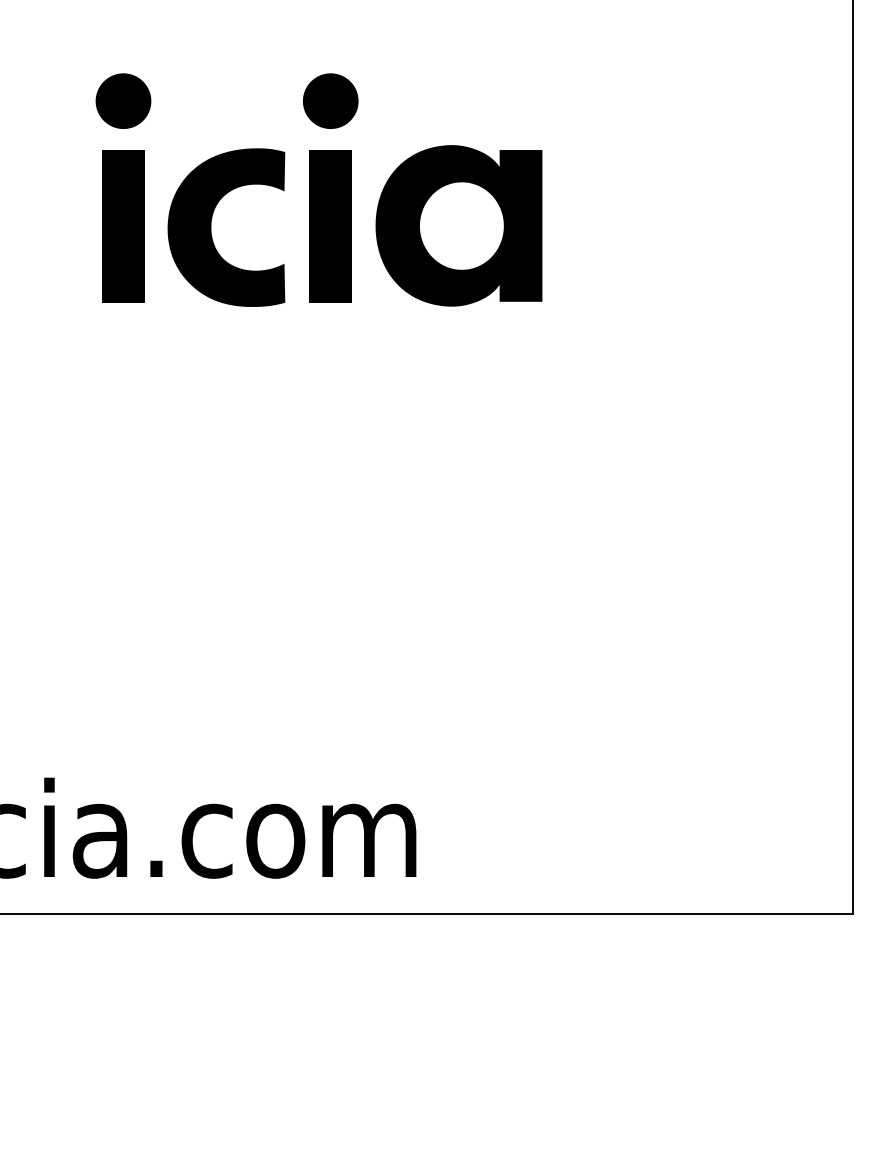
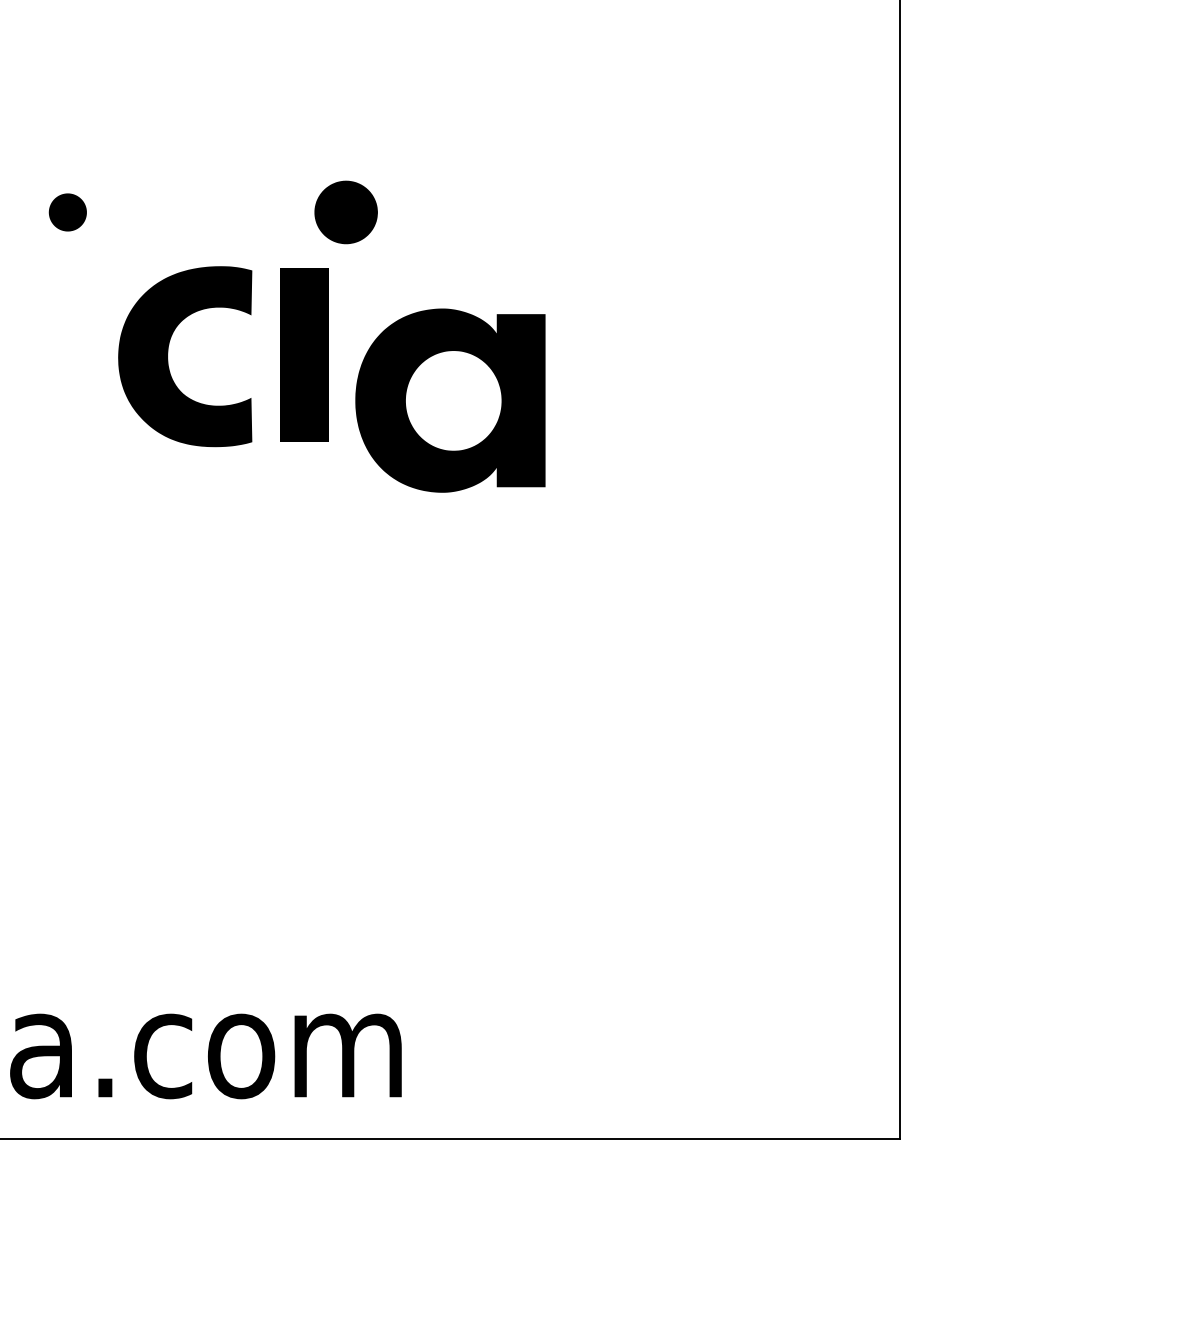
part: (123, 101) -> (67, 212), size x0.6
part: (330, 101) -> (345, 212), moved
part: (123, 225) -> (67, 354), removed
part: (459, 225) -> (450, 400), moved

